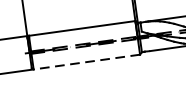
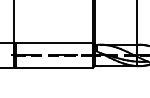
line: (86, 61) -> (54, 67), dashed -> solid

